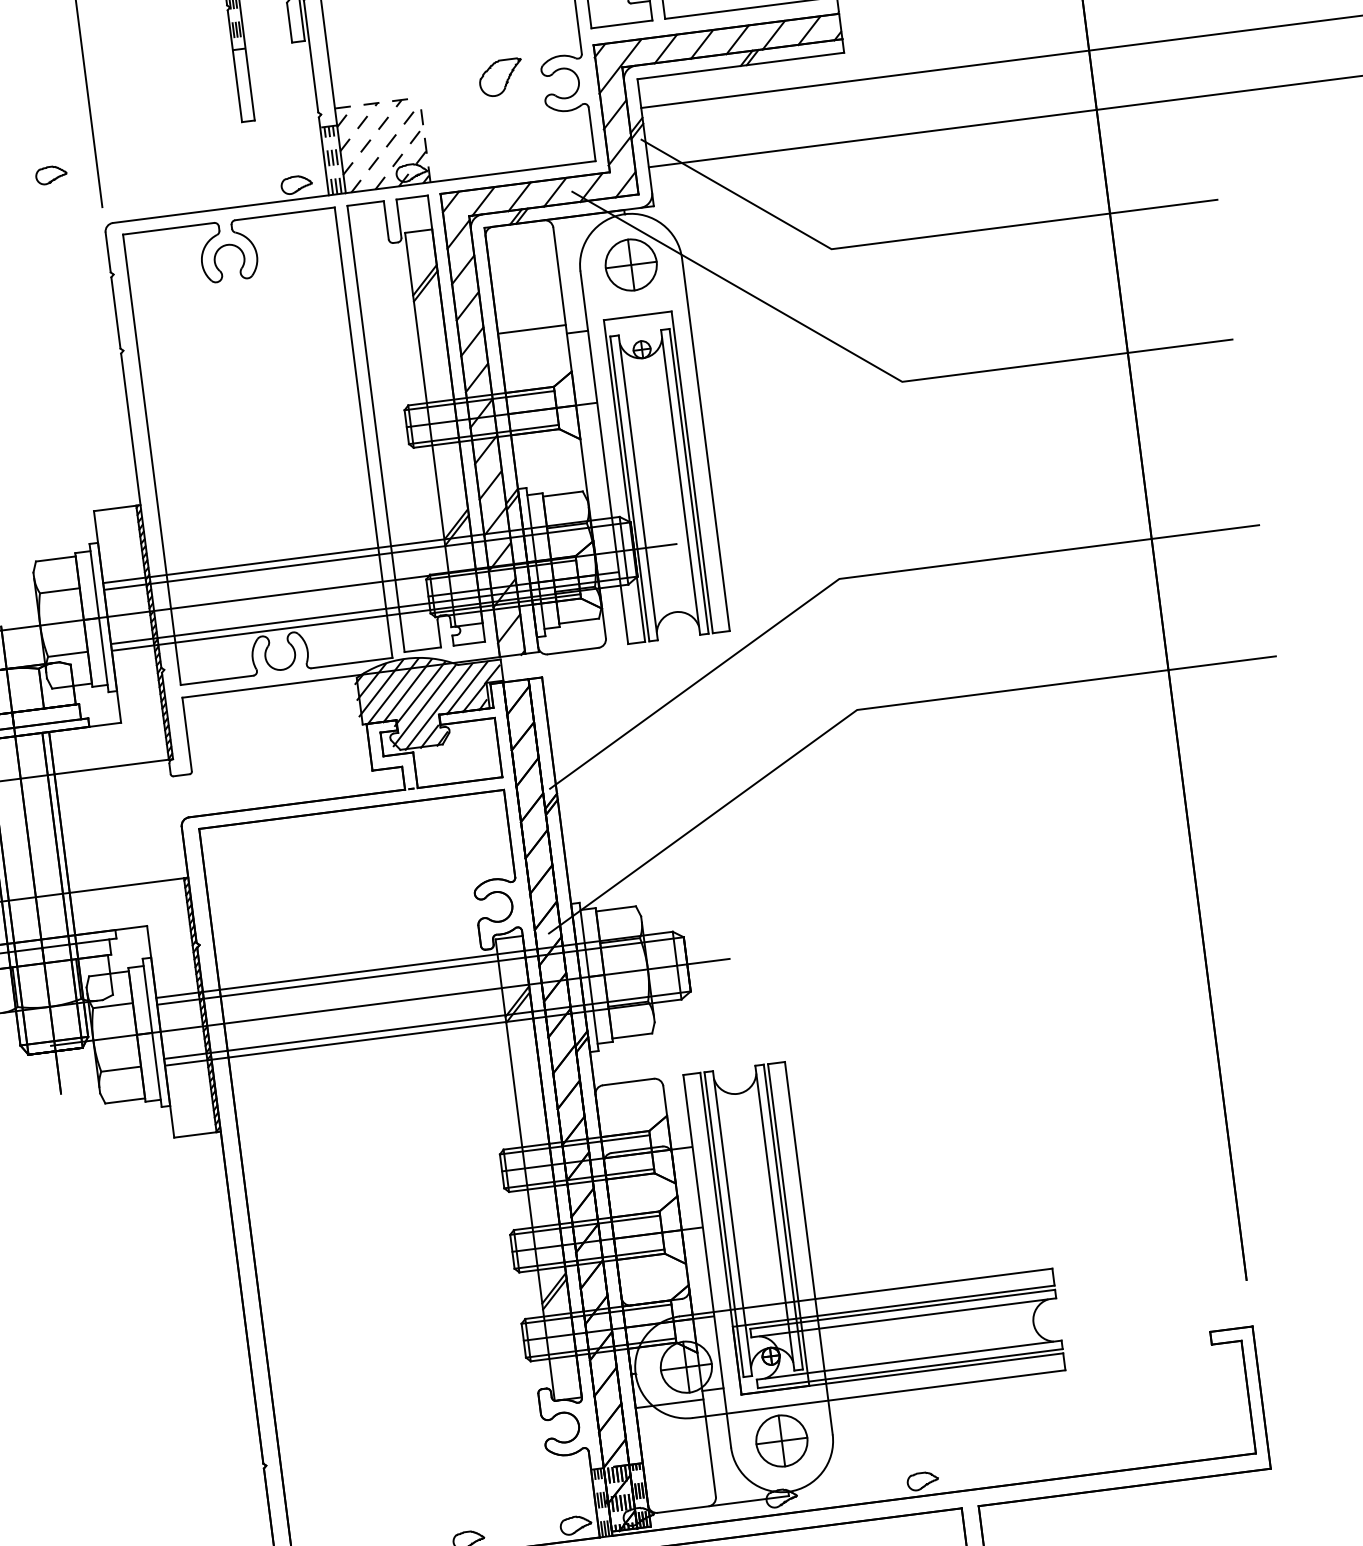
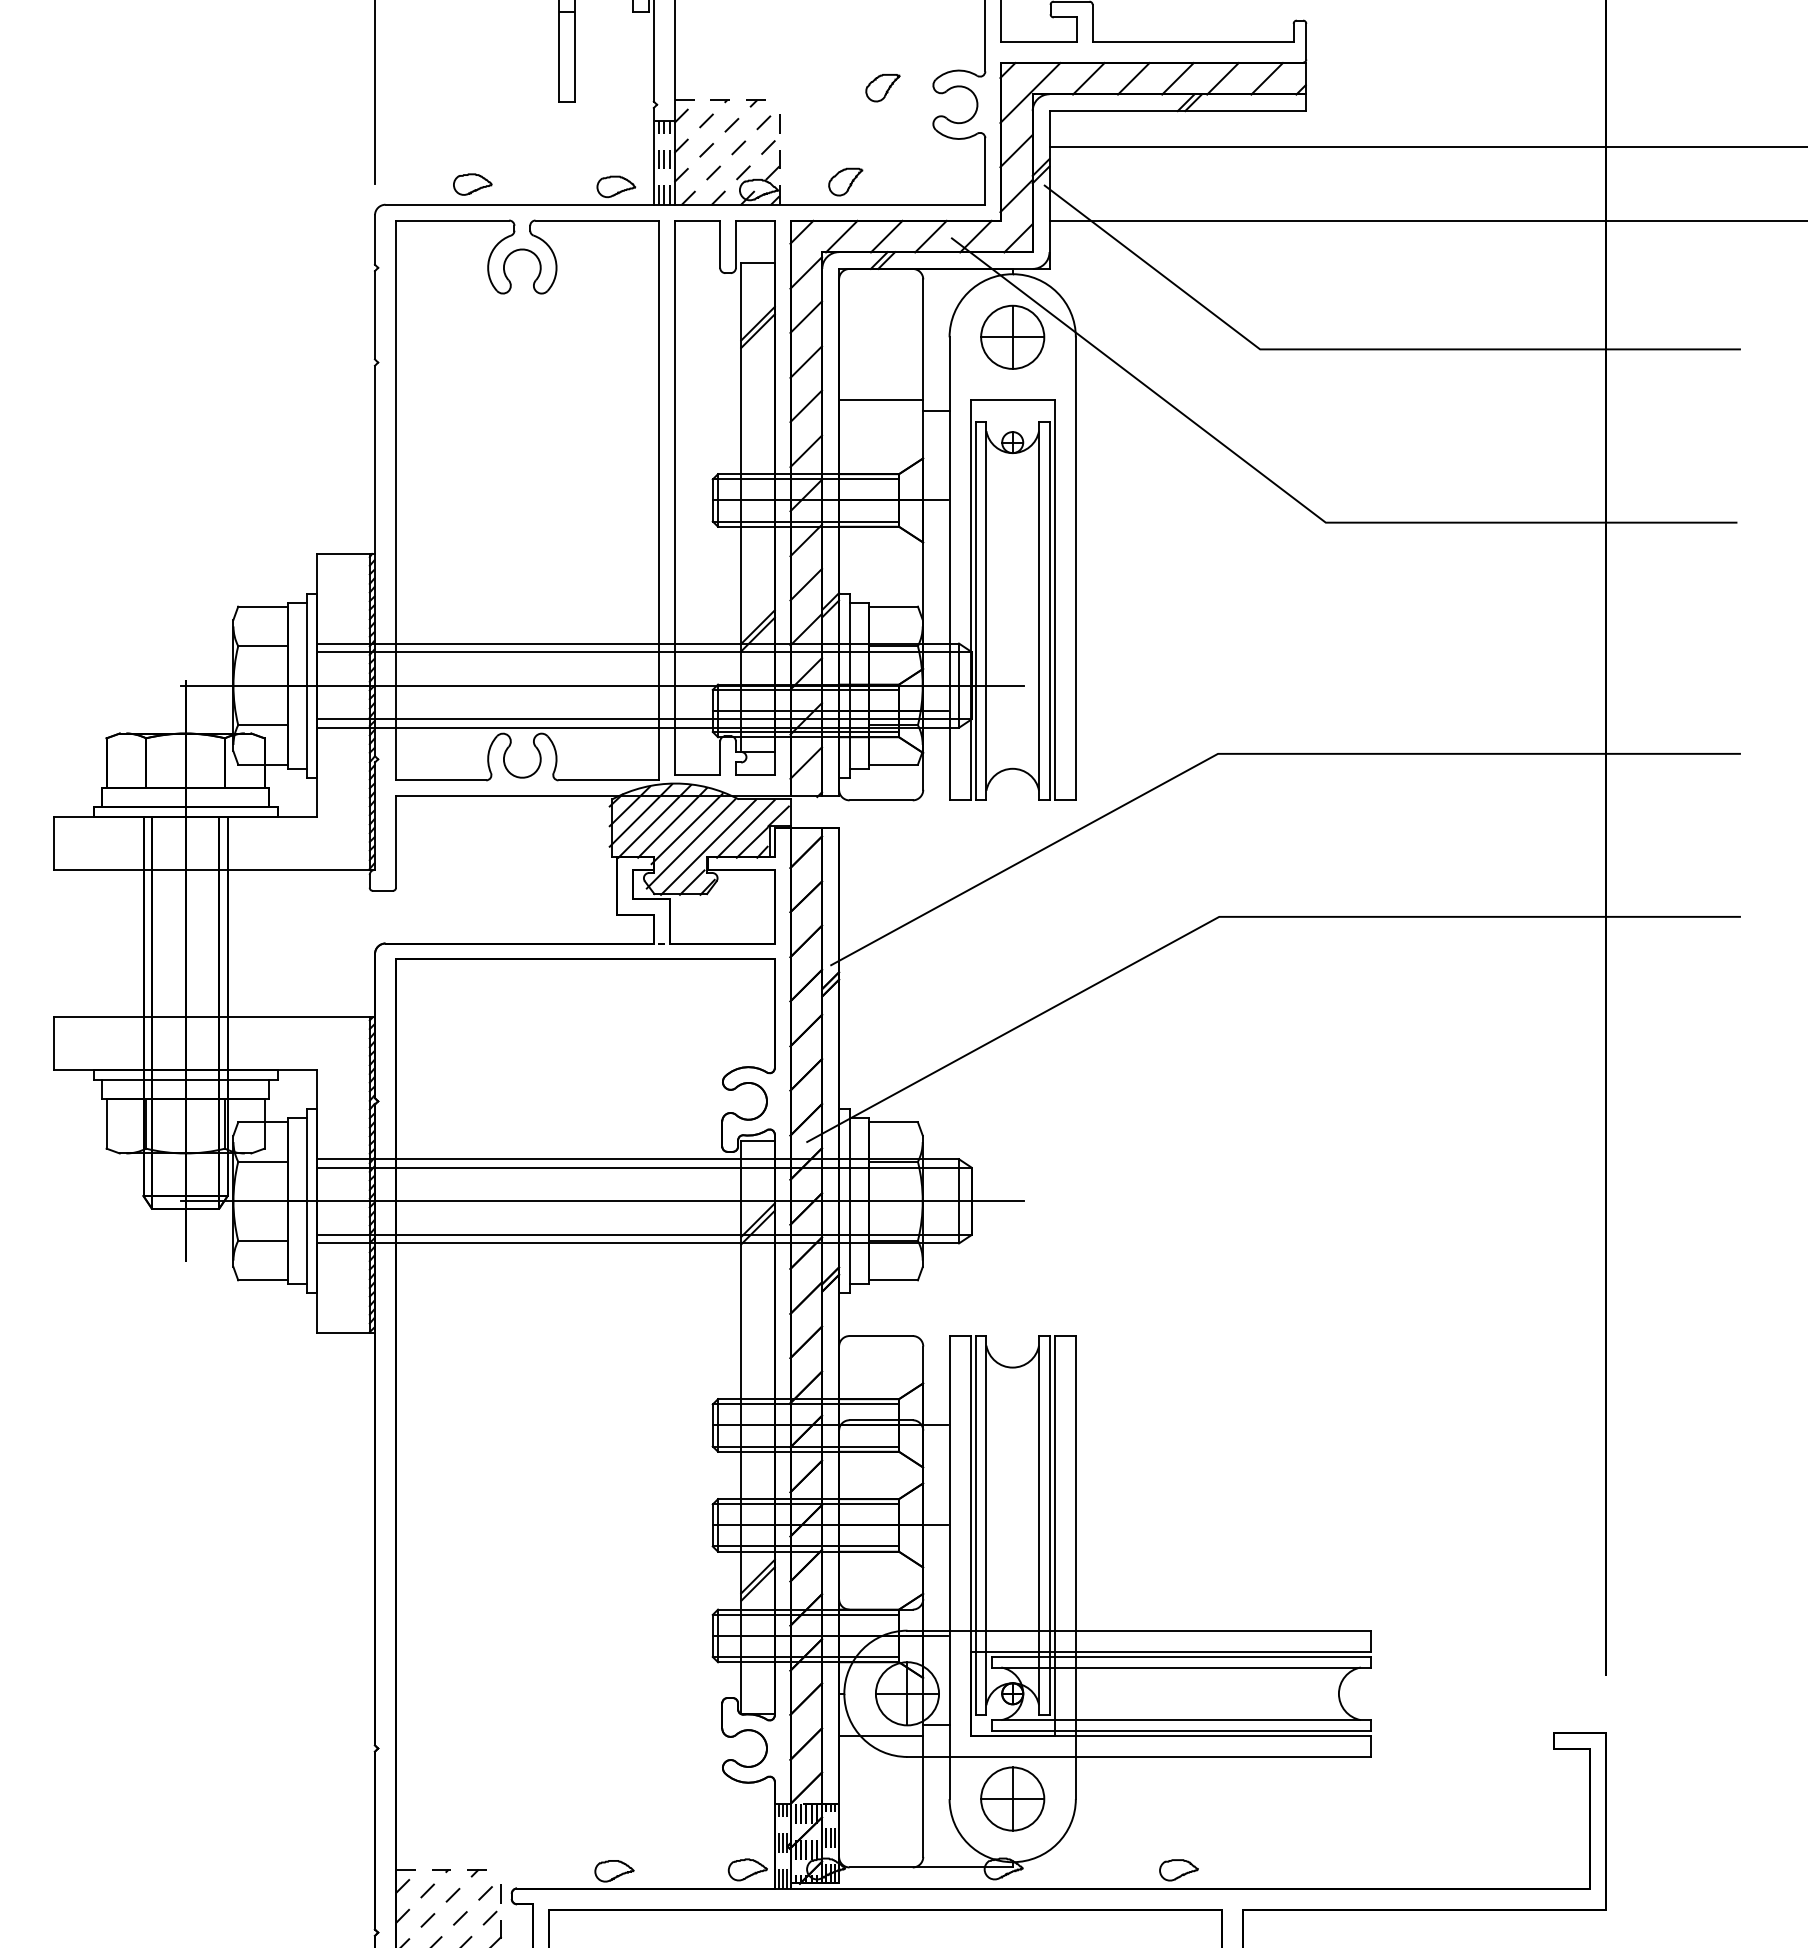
part: (500, 78) -> (882, 88), size x0.62
part: (480, 156) -> (845, 181), added
part: (51, 175) -> (472, 184), moved

